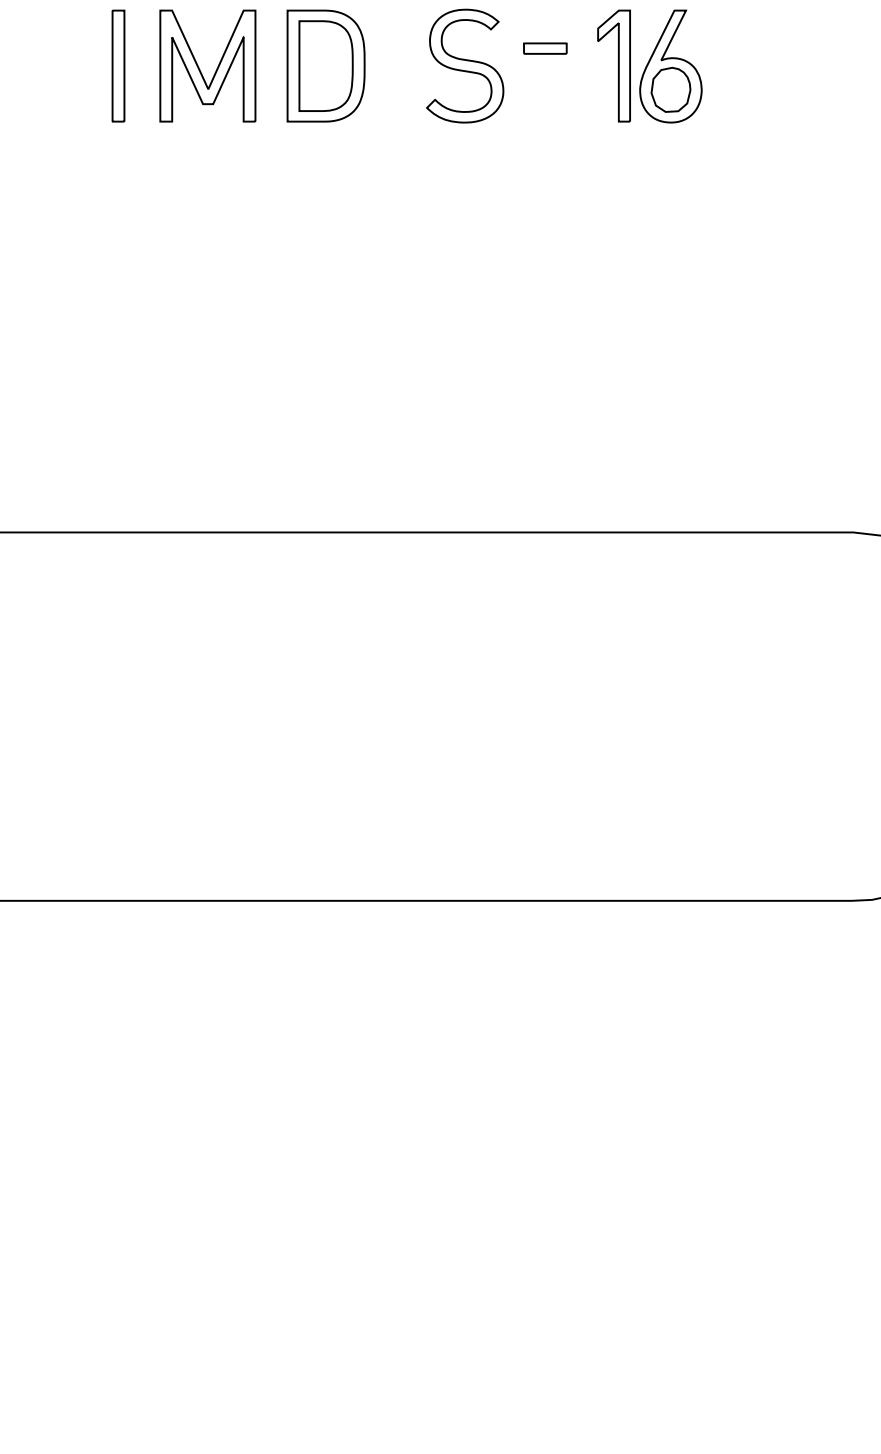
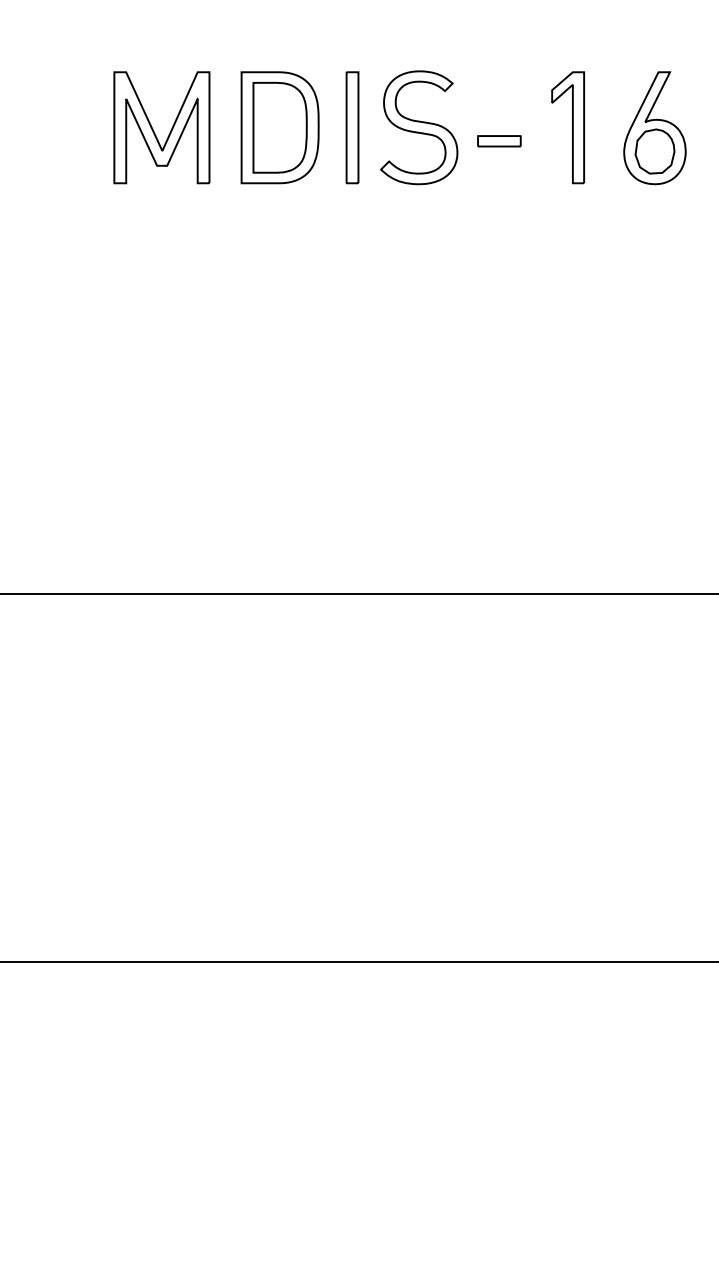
part: (545, 48) -> (499, 141), moved
part: (118, 65) -> (352, 127), moved
part: (670, 66) -> (654, 128), moved

